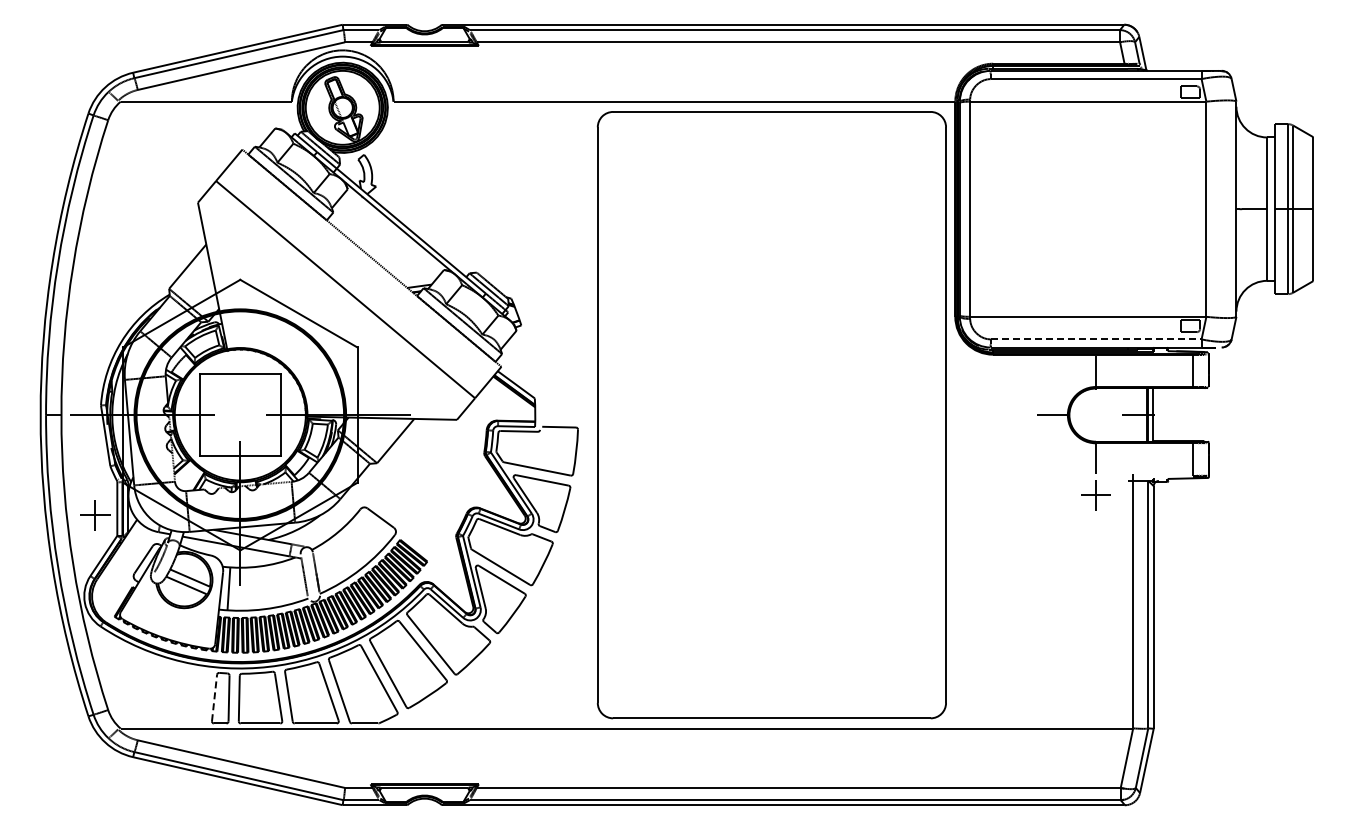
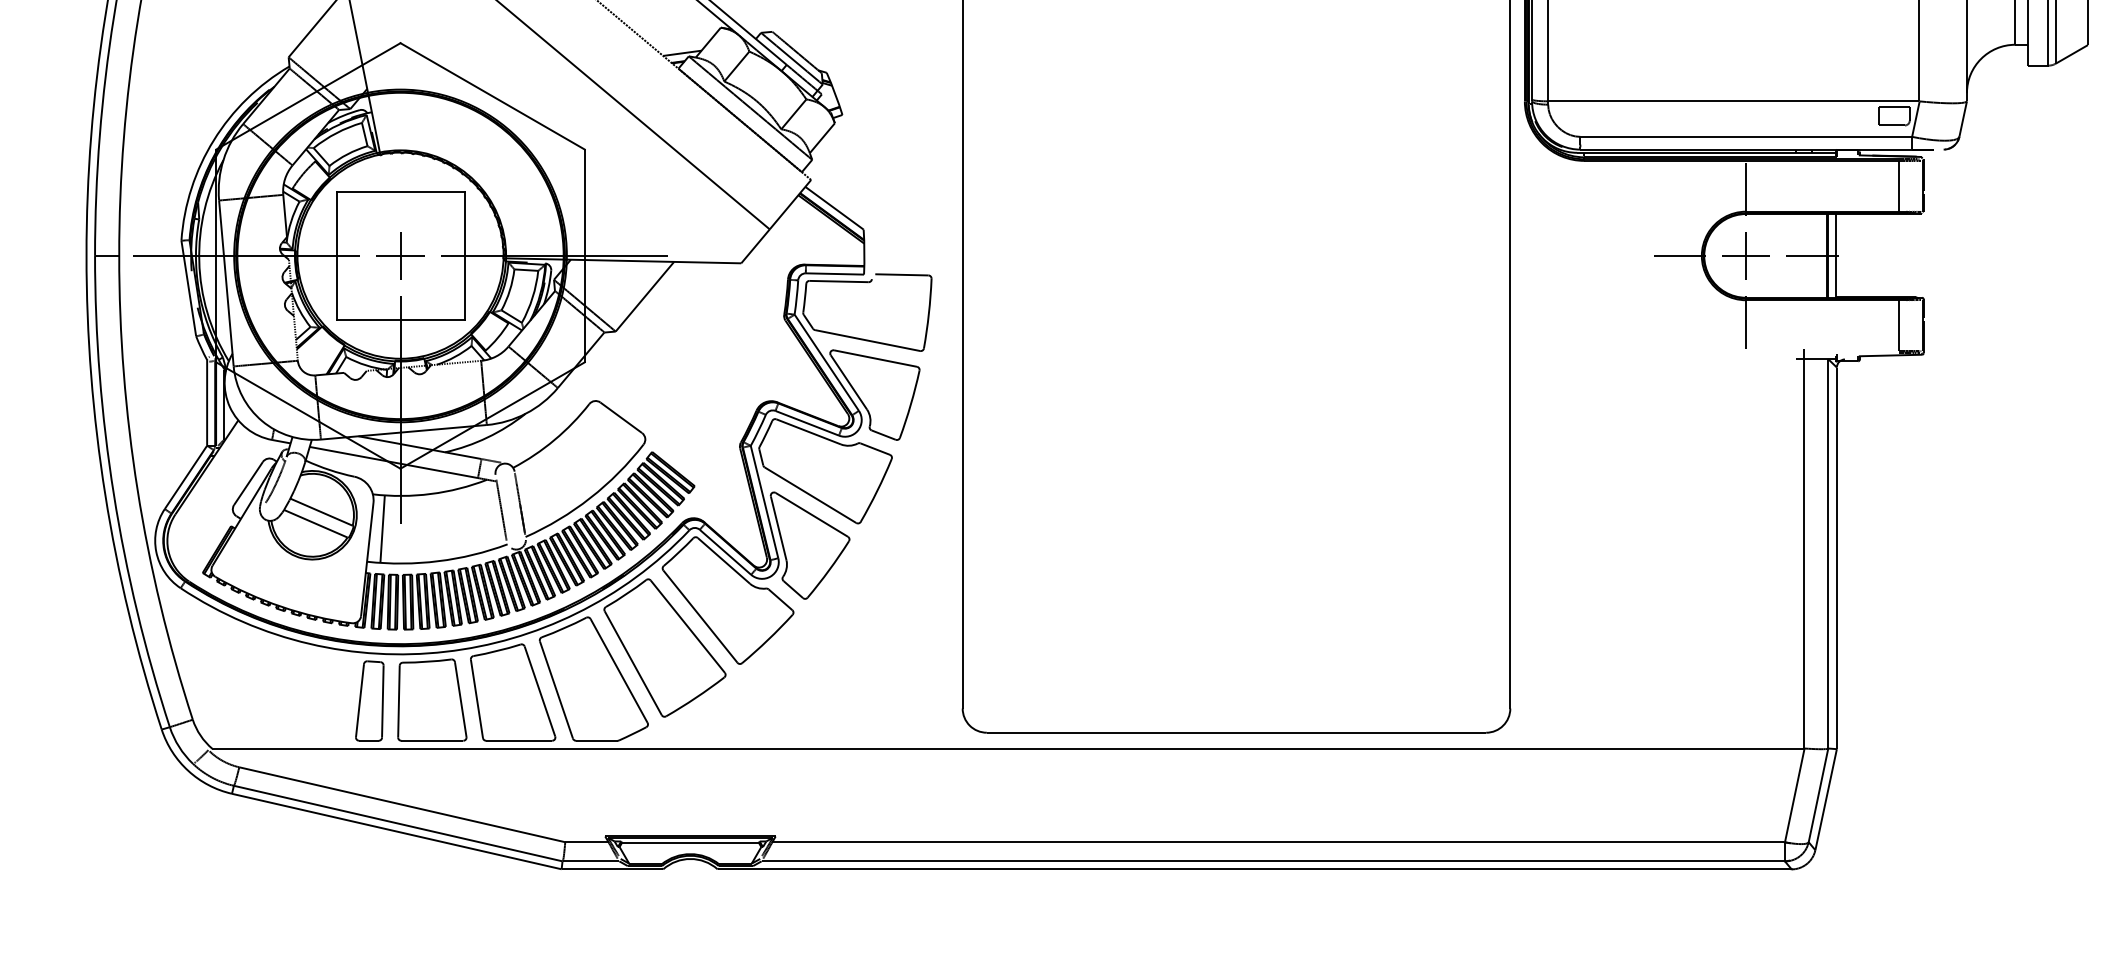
line: (1096, 339) -> (1746, 137), dashed -> solid
part: (1095, 495) -> (1745, 256), moved
part: (95, 515) -> (400, 256), moved
line: (214, 697) -> (359, 699), dashed -> solid

